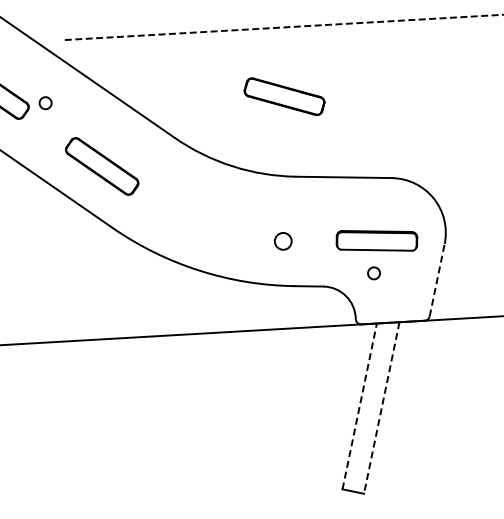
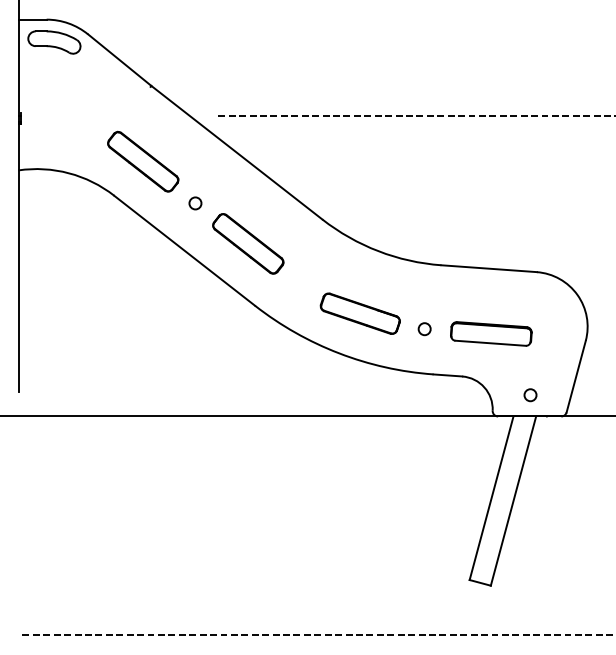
part: (283, 96) -> (359, 313), moved
circle: (45, 103) -> (195, 203), moved
part: (377, 240) -> (491, 333), moved
circle: (283, 241) -> (424, 329), size x0.71
circle: (374, 273) -> (530, 395), moved
line: (437, 279) -> (576, 376), dashed -> solid
line: (359, 406) -> (491, 498), dashed -> solid
line: (381, 408) -> (513, 501), dashed -> solid

